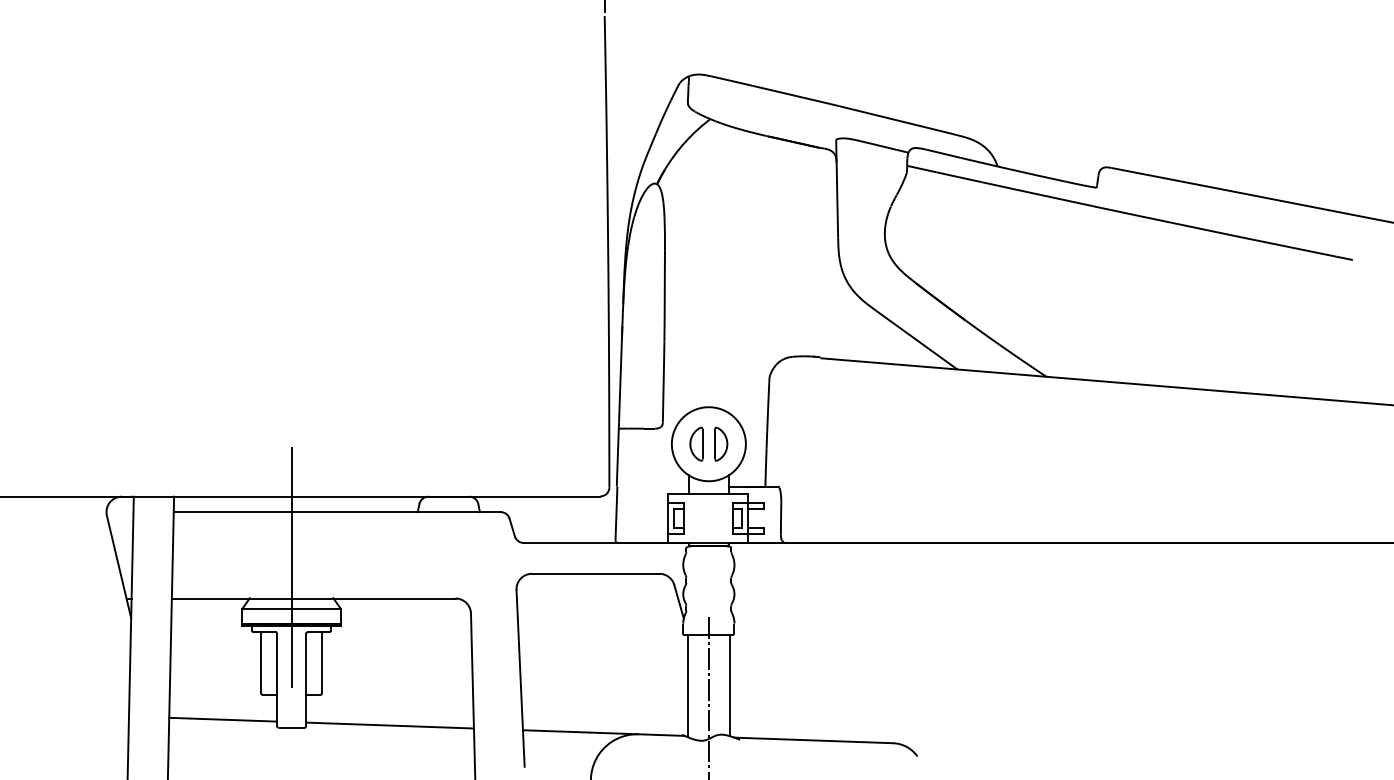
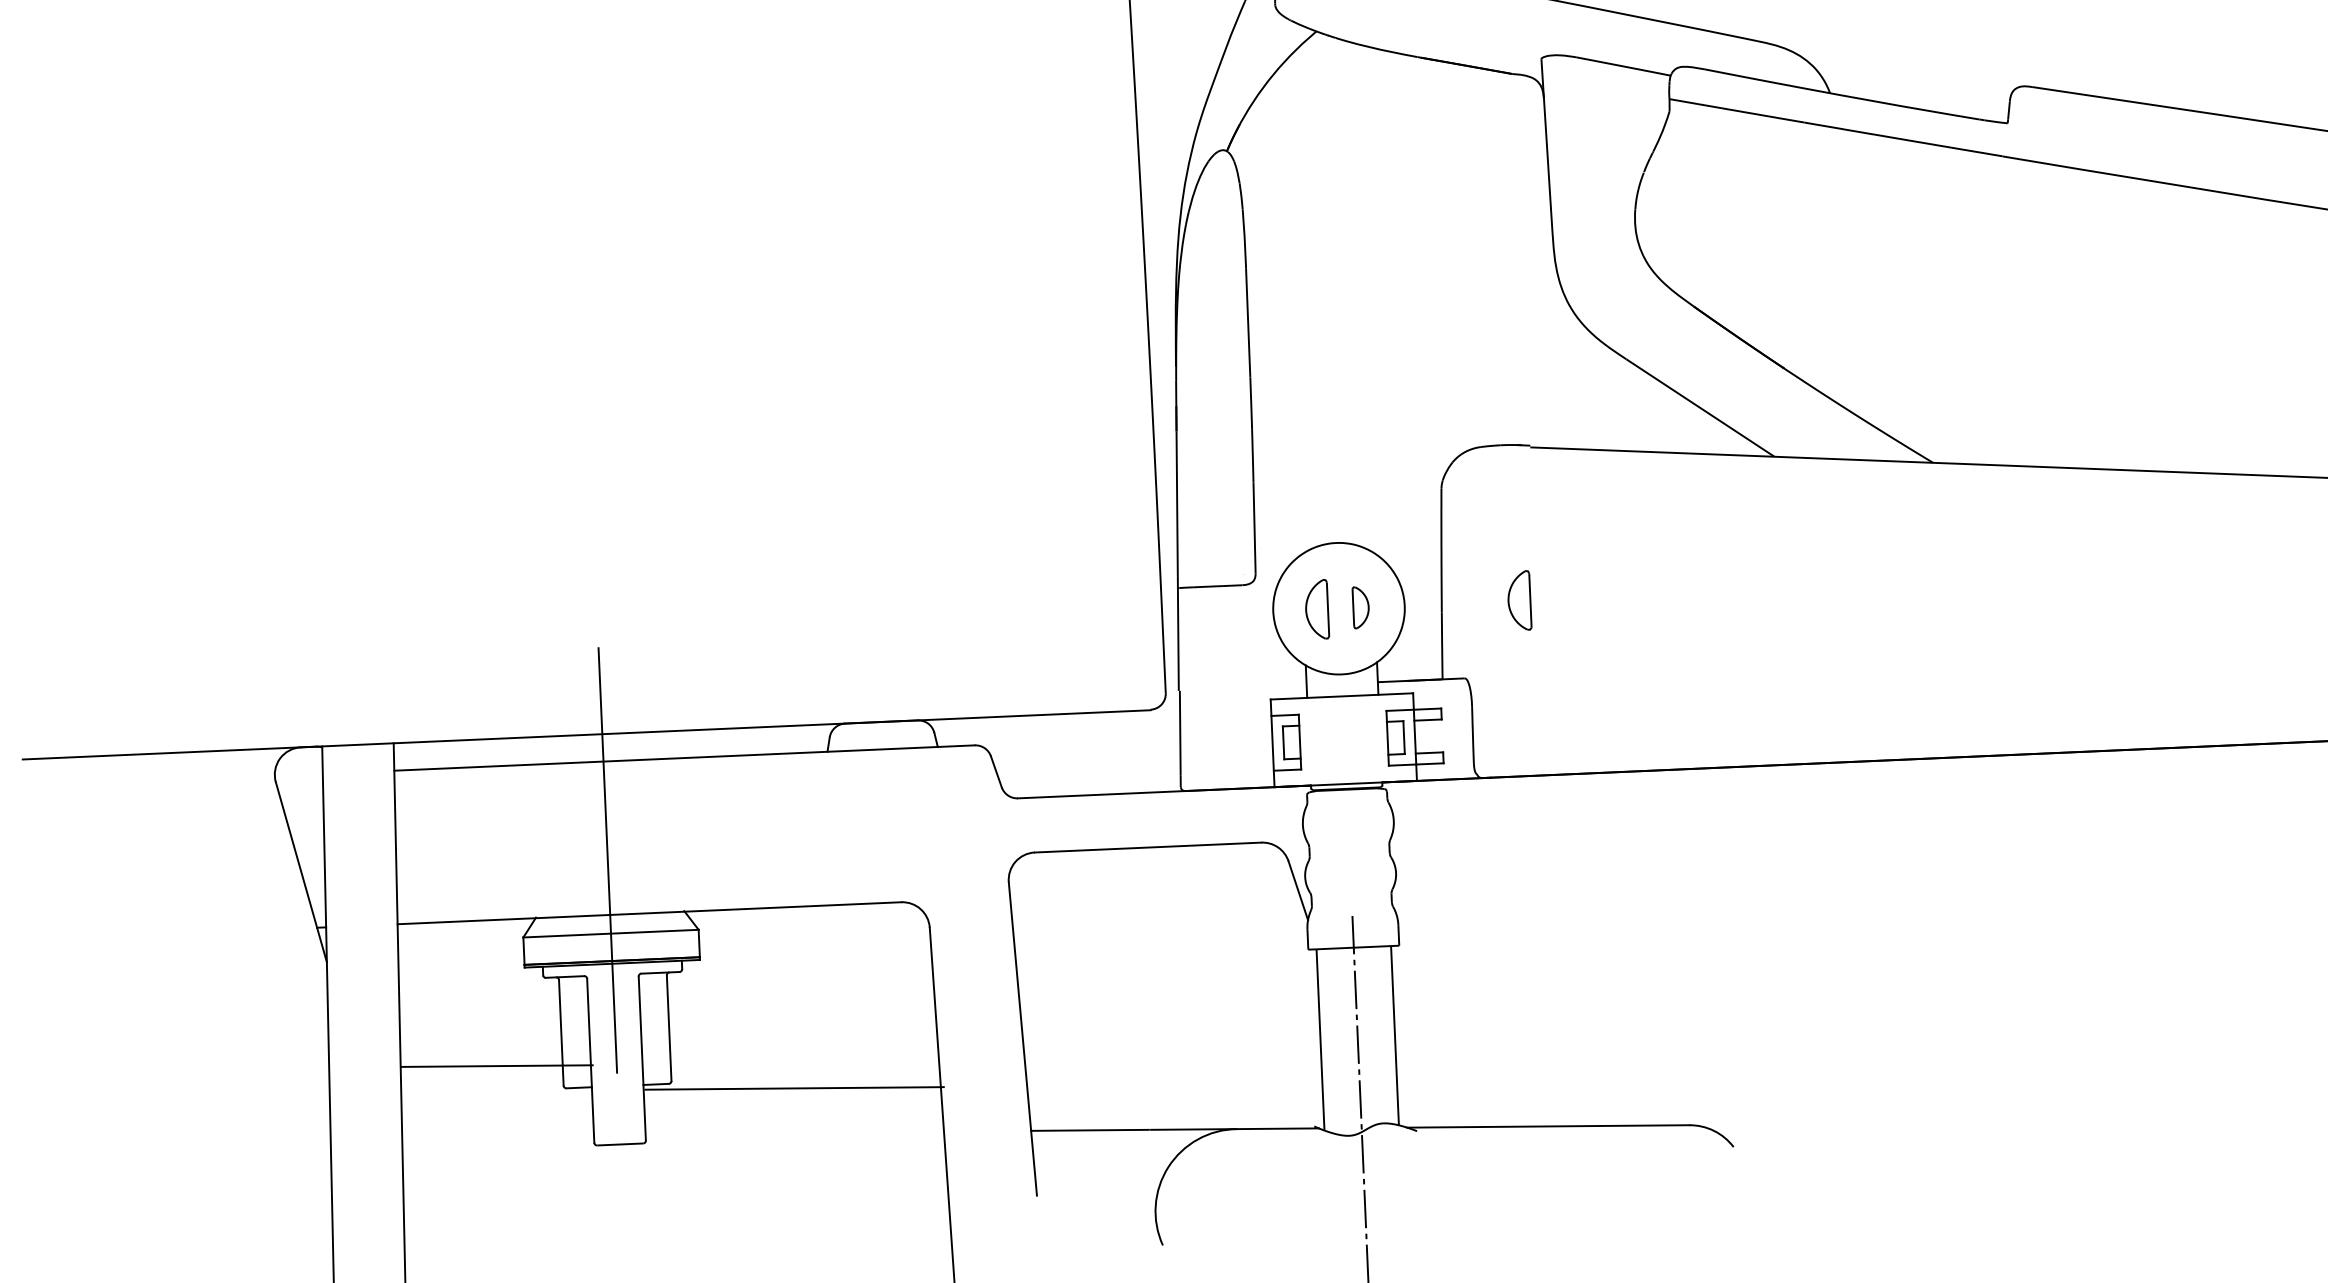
part: (721, 443) -> (1361, 606), size x0.7
part: (810, 443) -> (1519, 599), added
line: (223, 719) -> (497, 1065), moved
line: (389, 725) -> (793, 1088), moved

